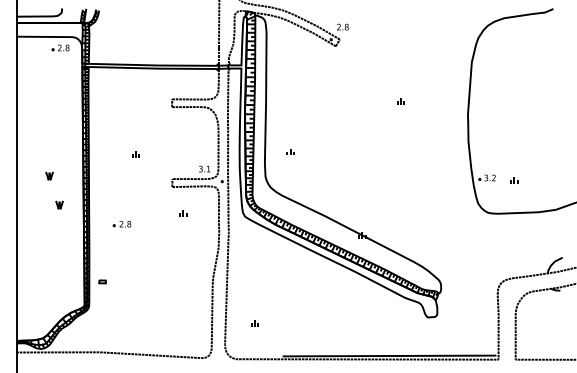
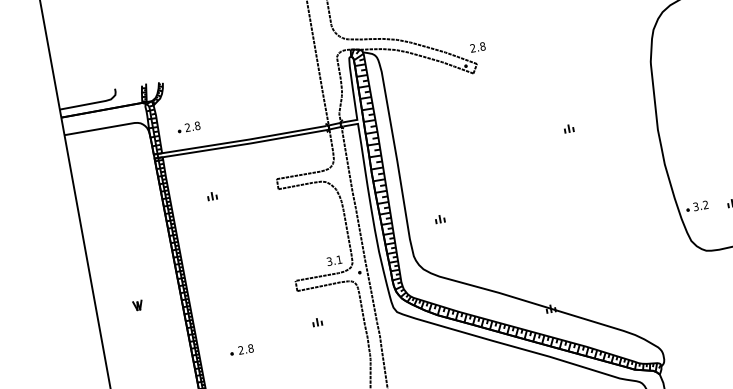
part: (60, 47) -> (188, 126), moved
part: (135, 154) -> (211, 196), moved
part: (59, 204) -> (157, 339), removed

